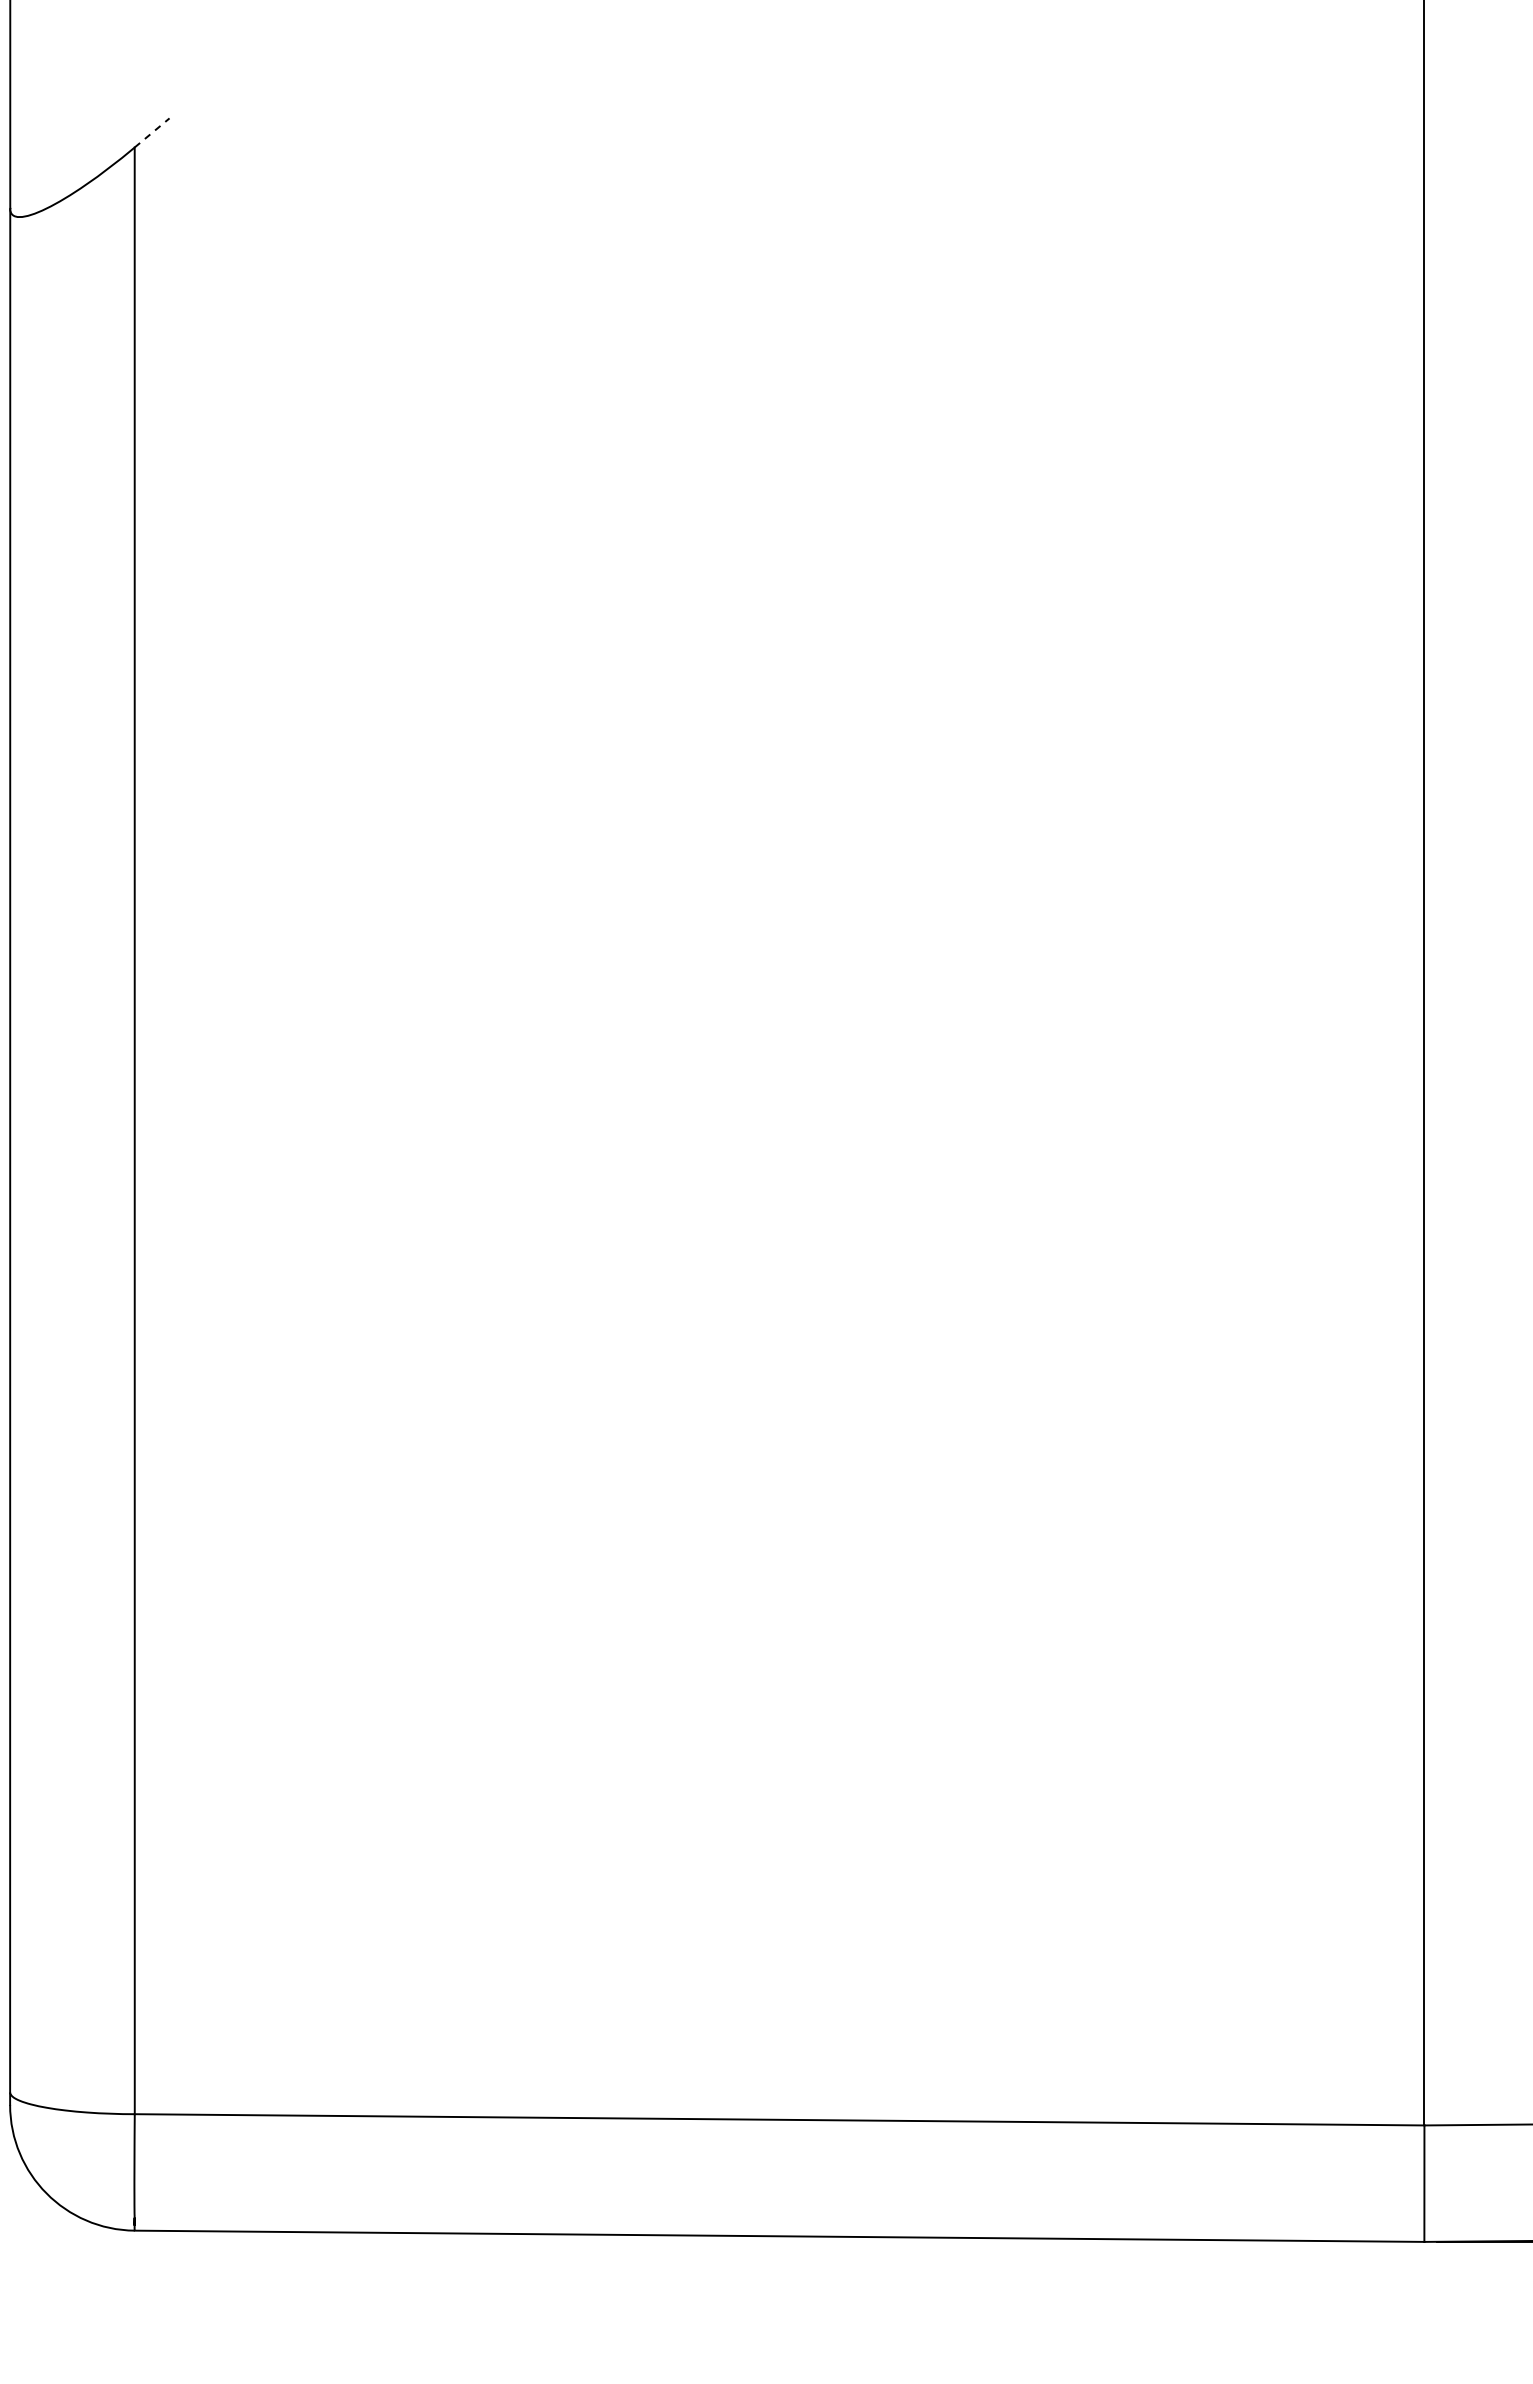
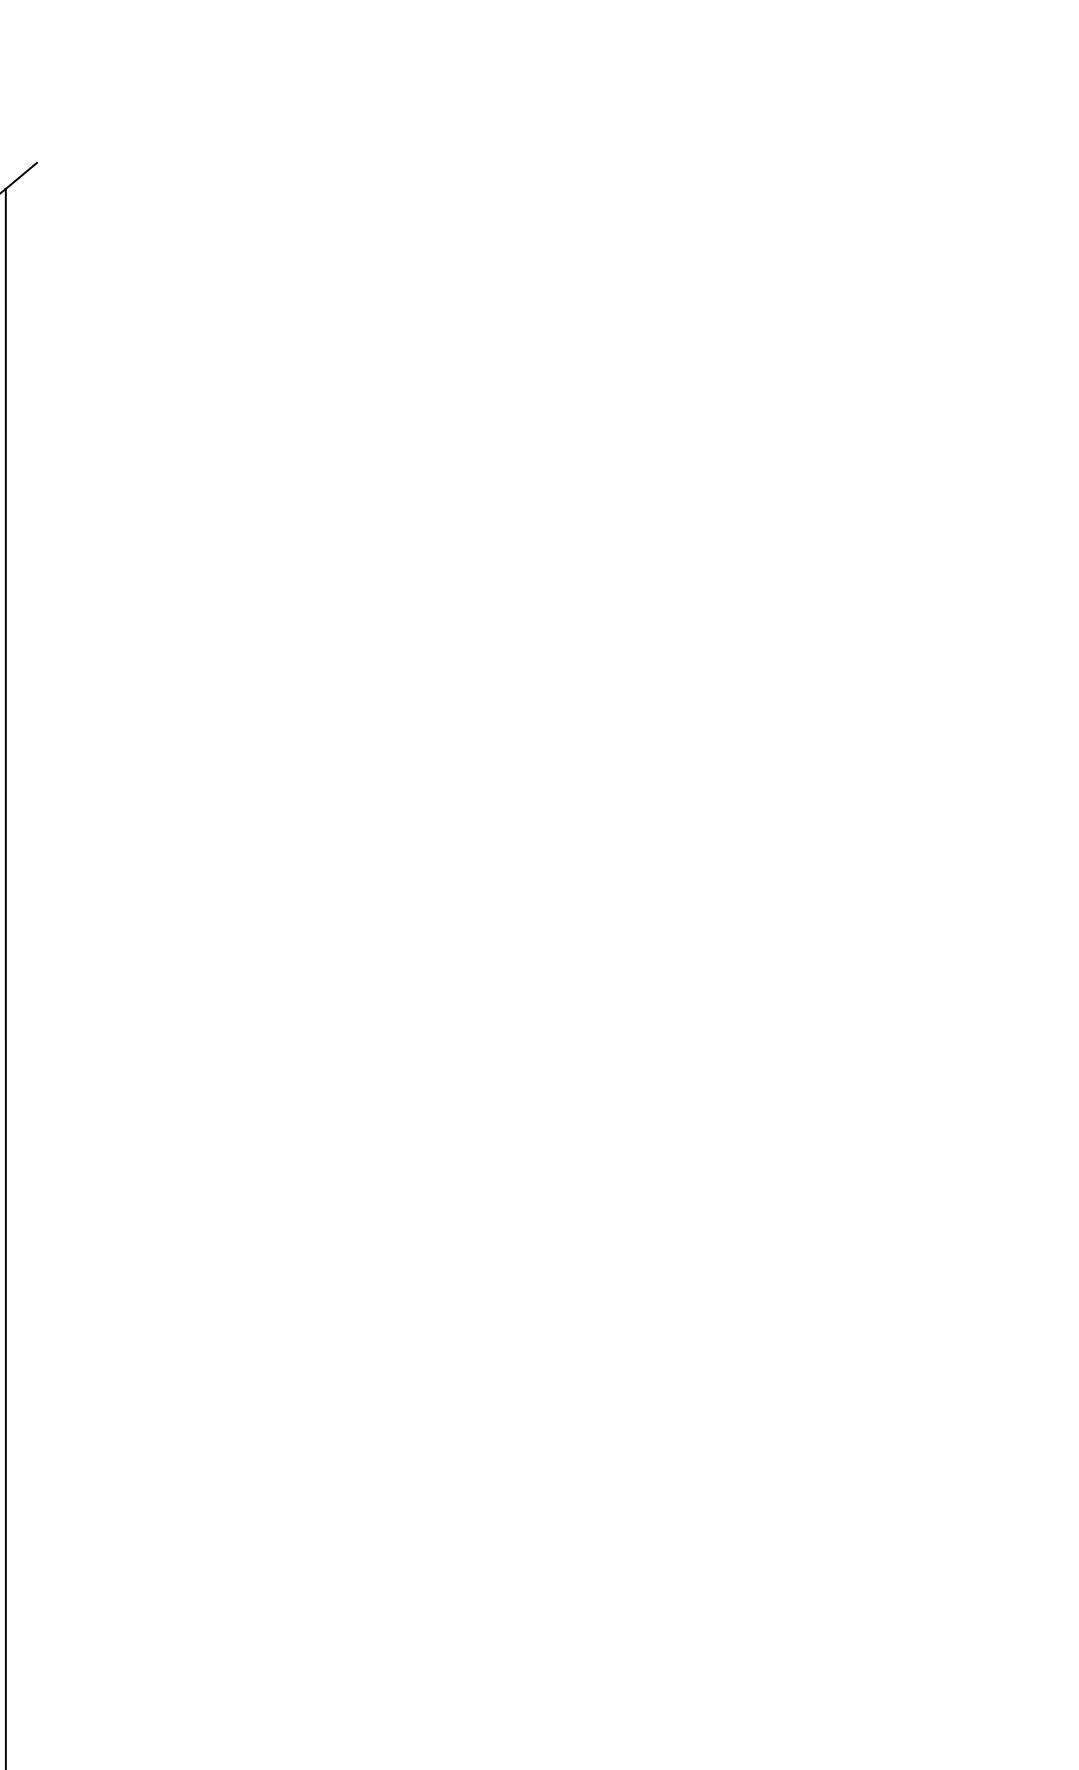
line: (152, 132) -> (21, 175), dashed -> solid

